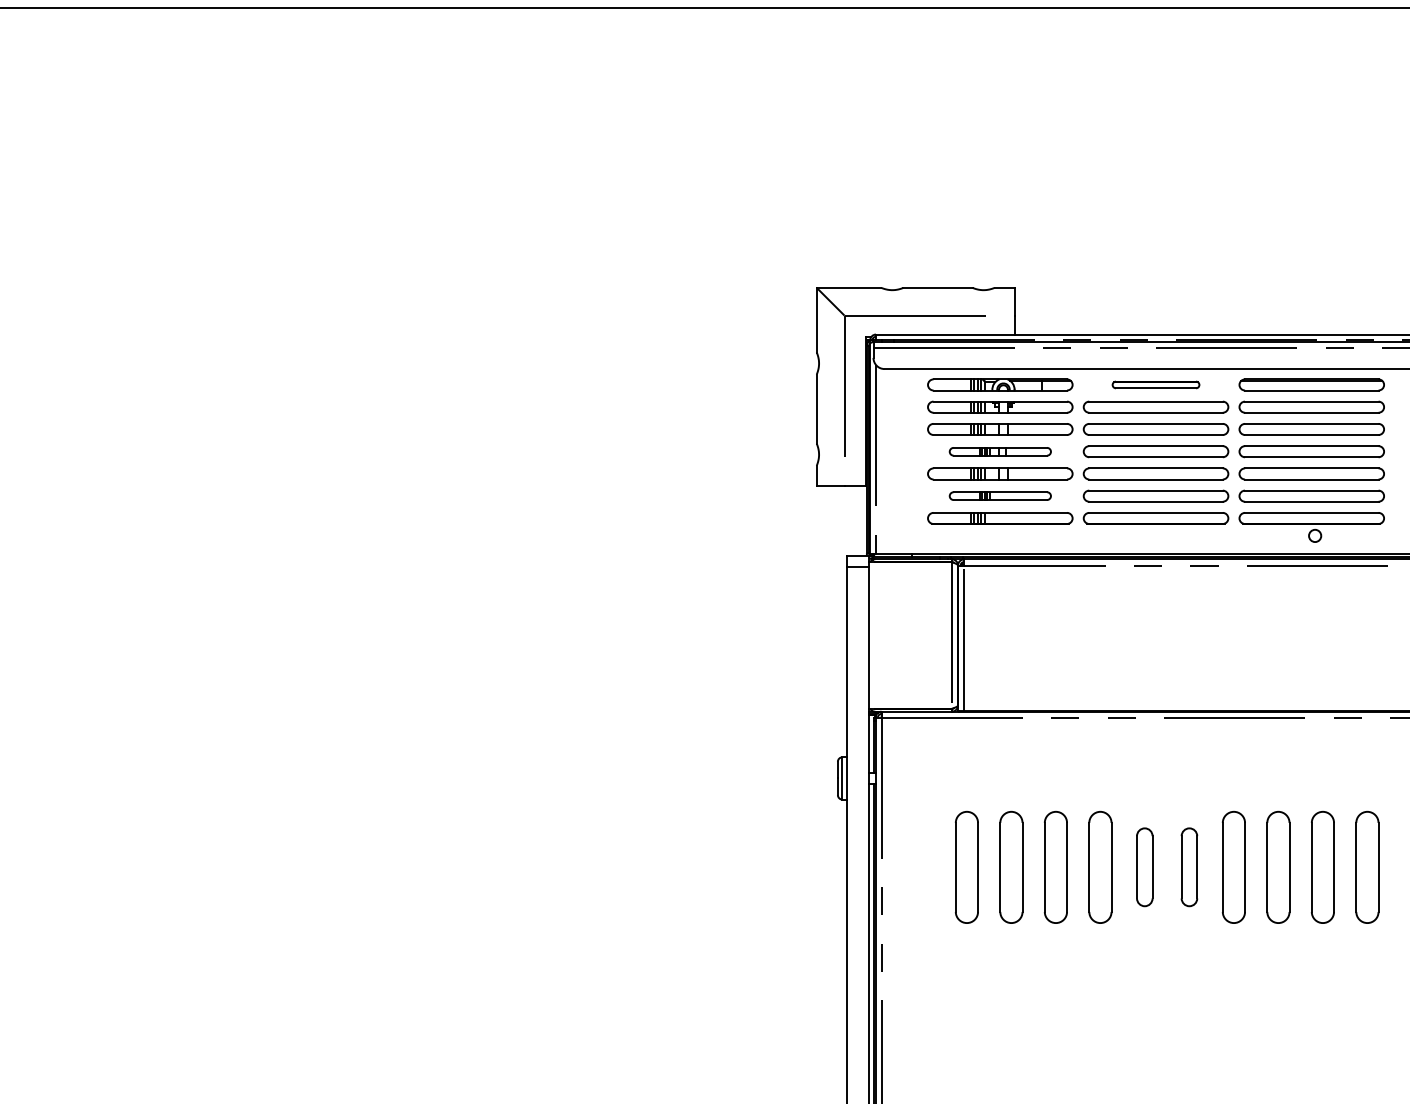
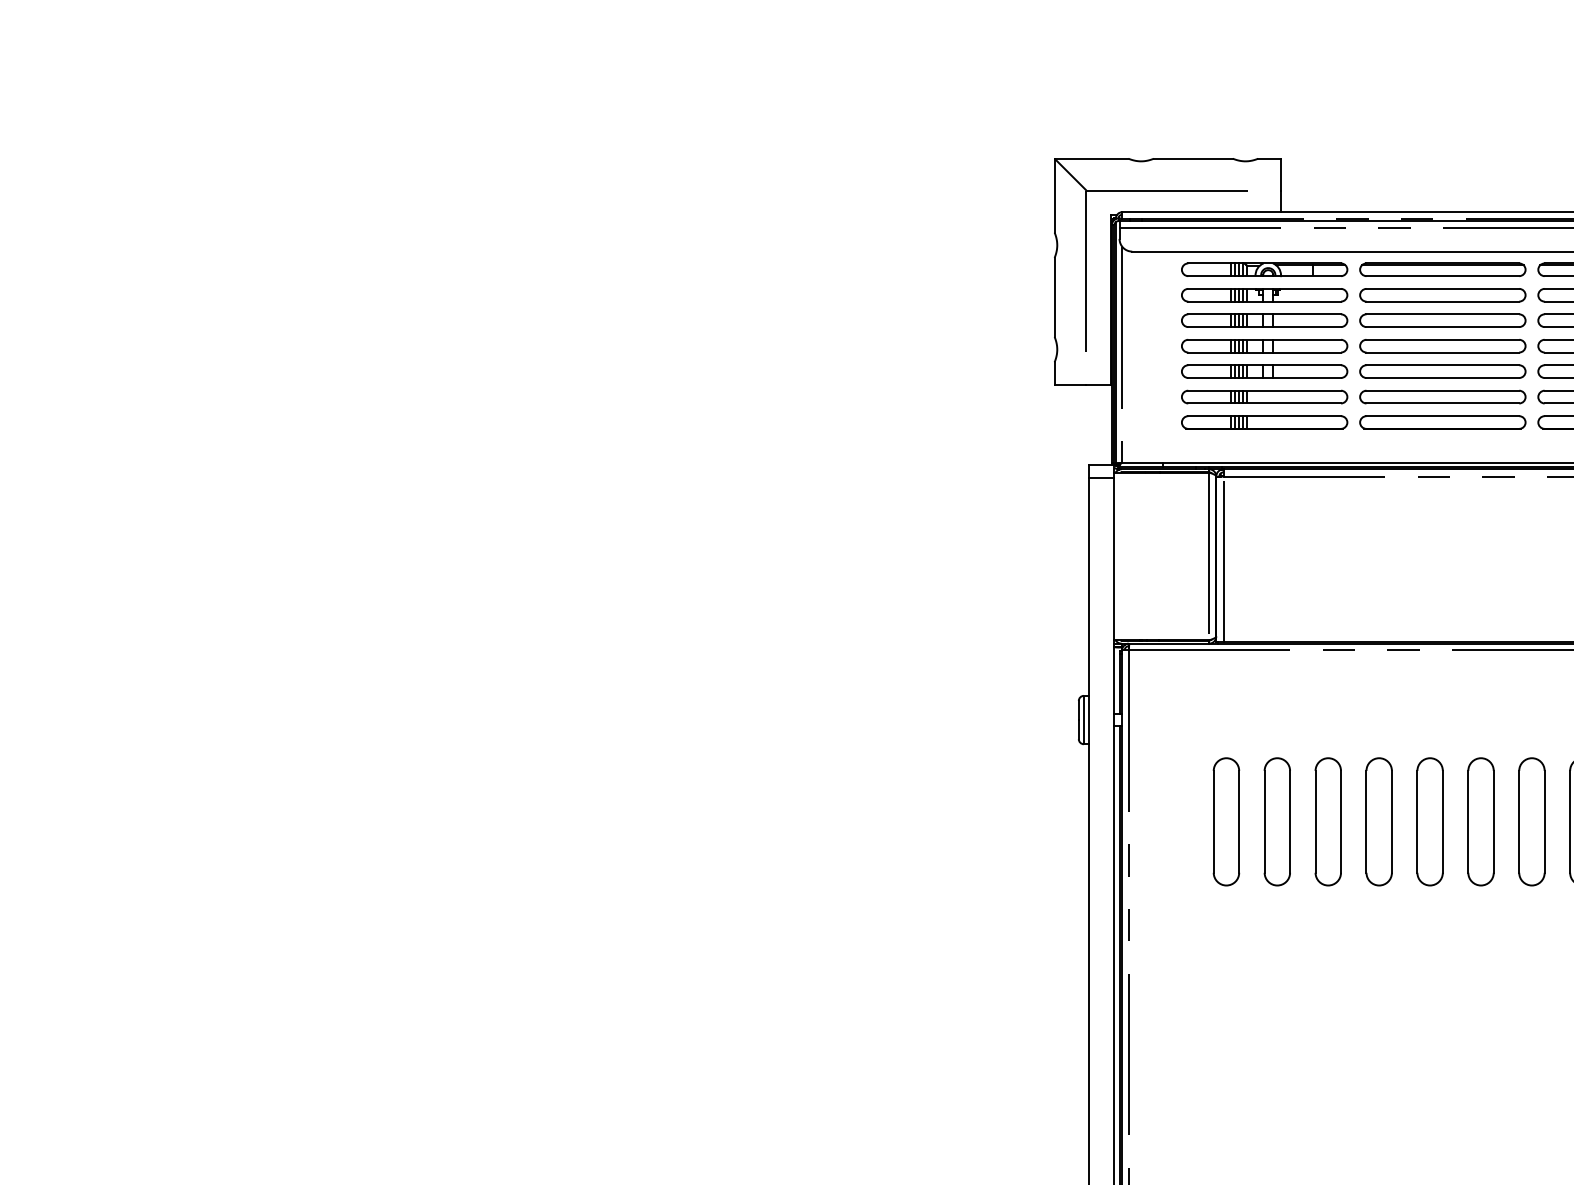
part: (1155, 384) -> (1442, 269), size x1.67
part: (1000, 451) -> (1264, 345), size x1.43
part: (1000, 495) -> (1264, 396), size x1.43
part: (1144, 866) -> (1429, 820), size x1.43
part: (1189, 866) -> (1481, 820), size x1.43

